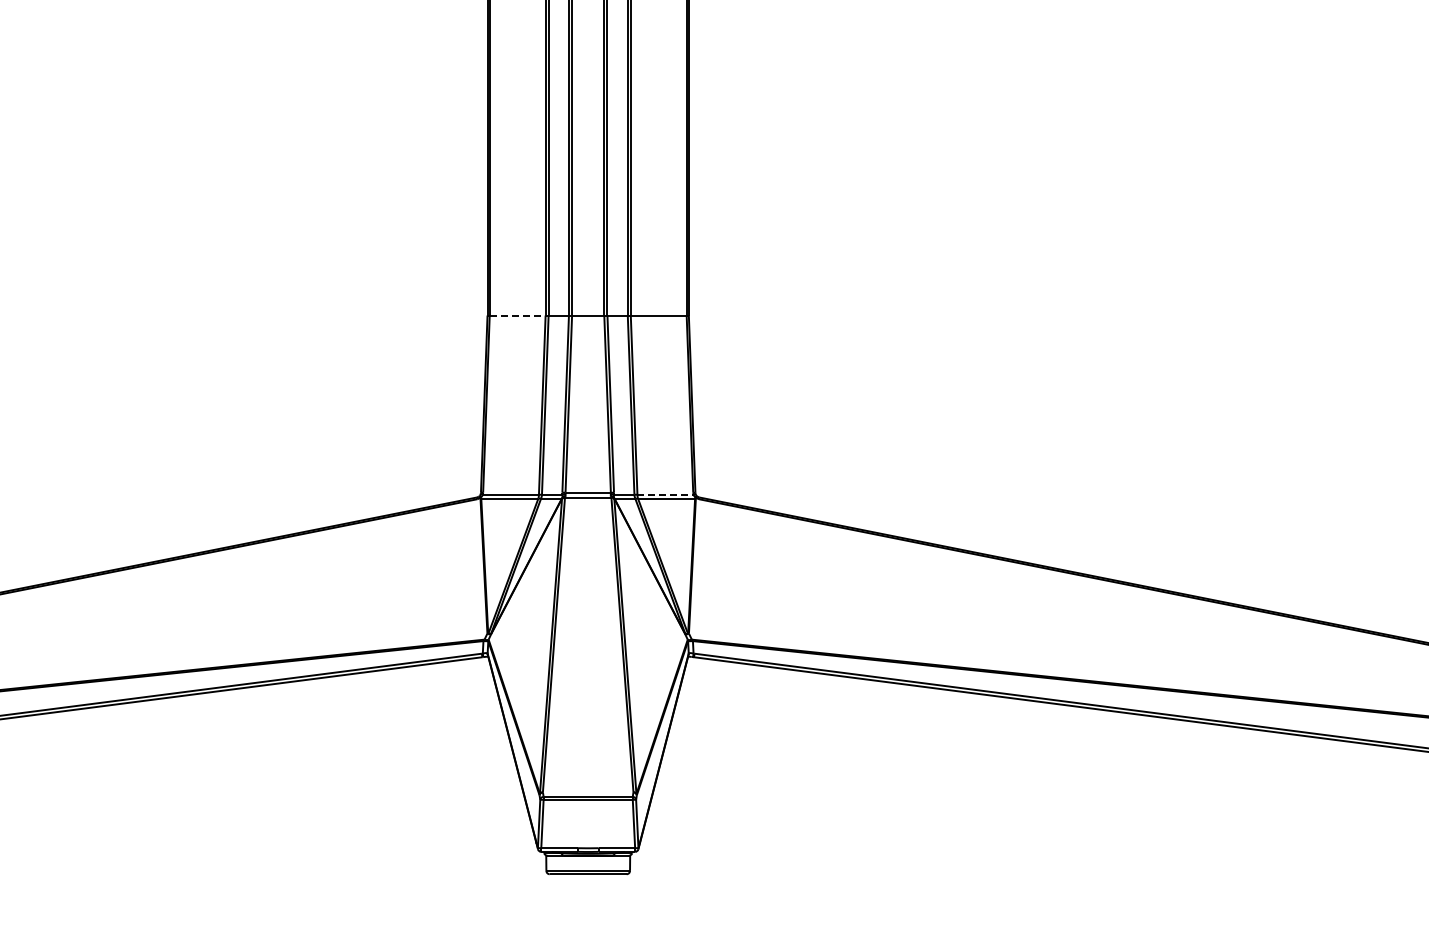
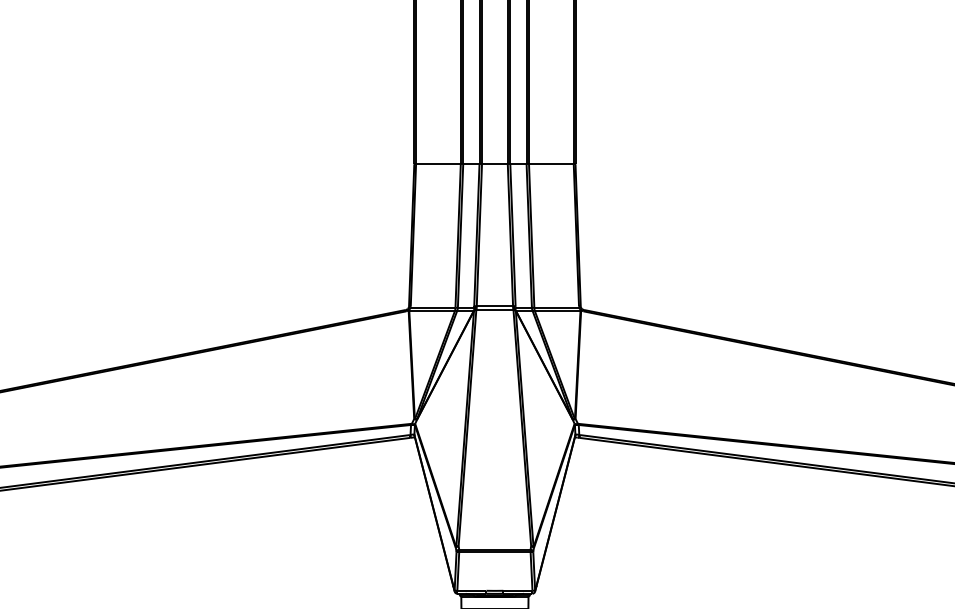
line: (517, 315) -> (438, 164), dashed -> solid
line: (666, 494) -> (557, 307), dashed -> solid

